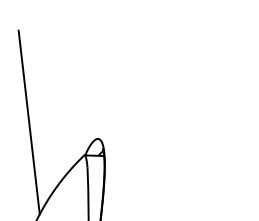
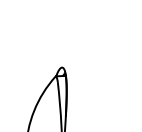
line: (28, 121) -> (26, 61), removed

